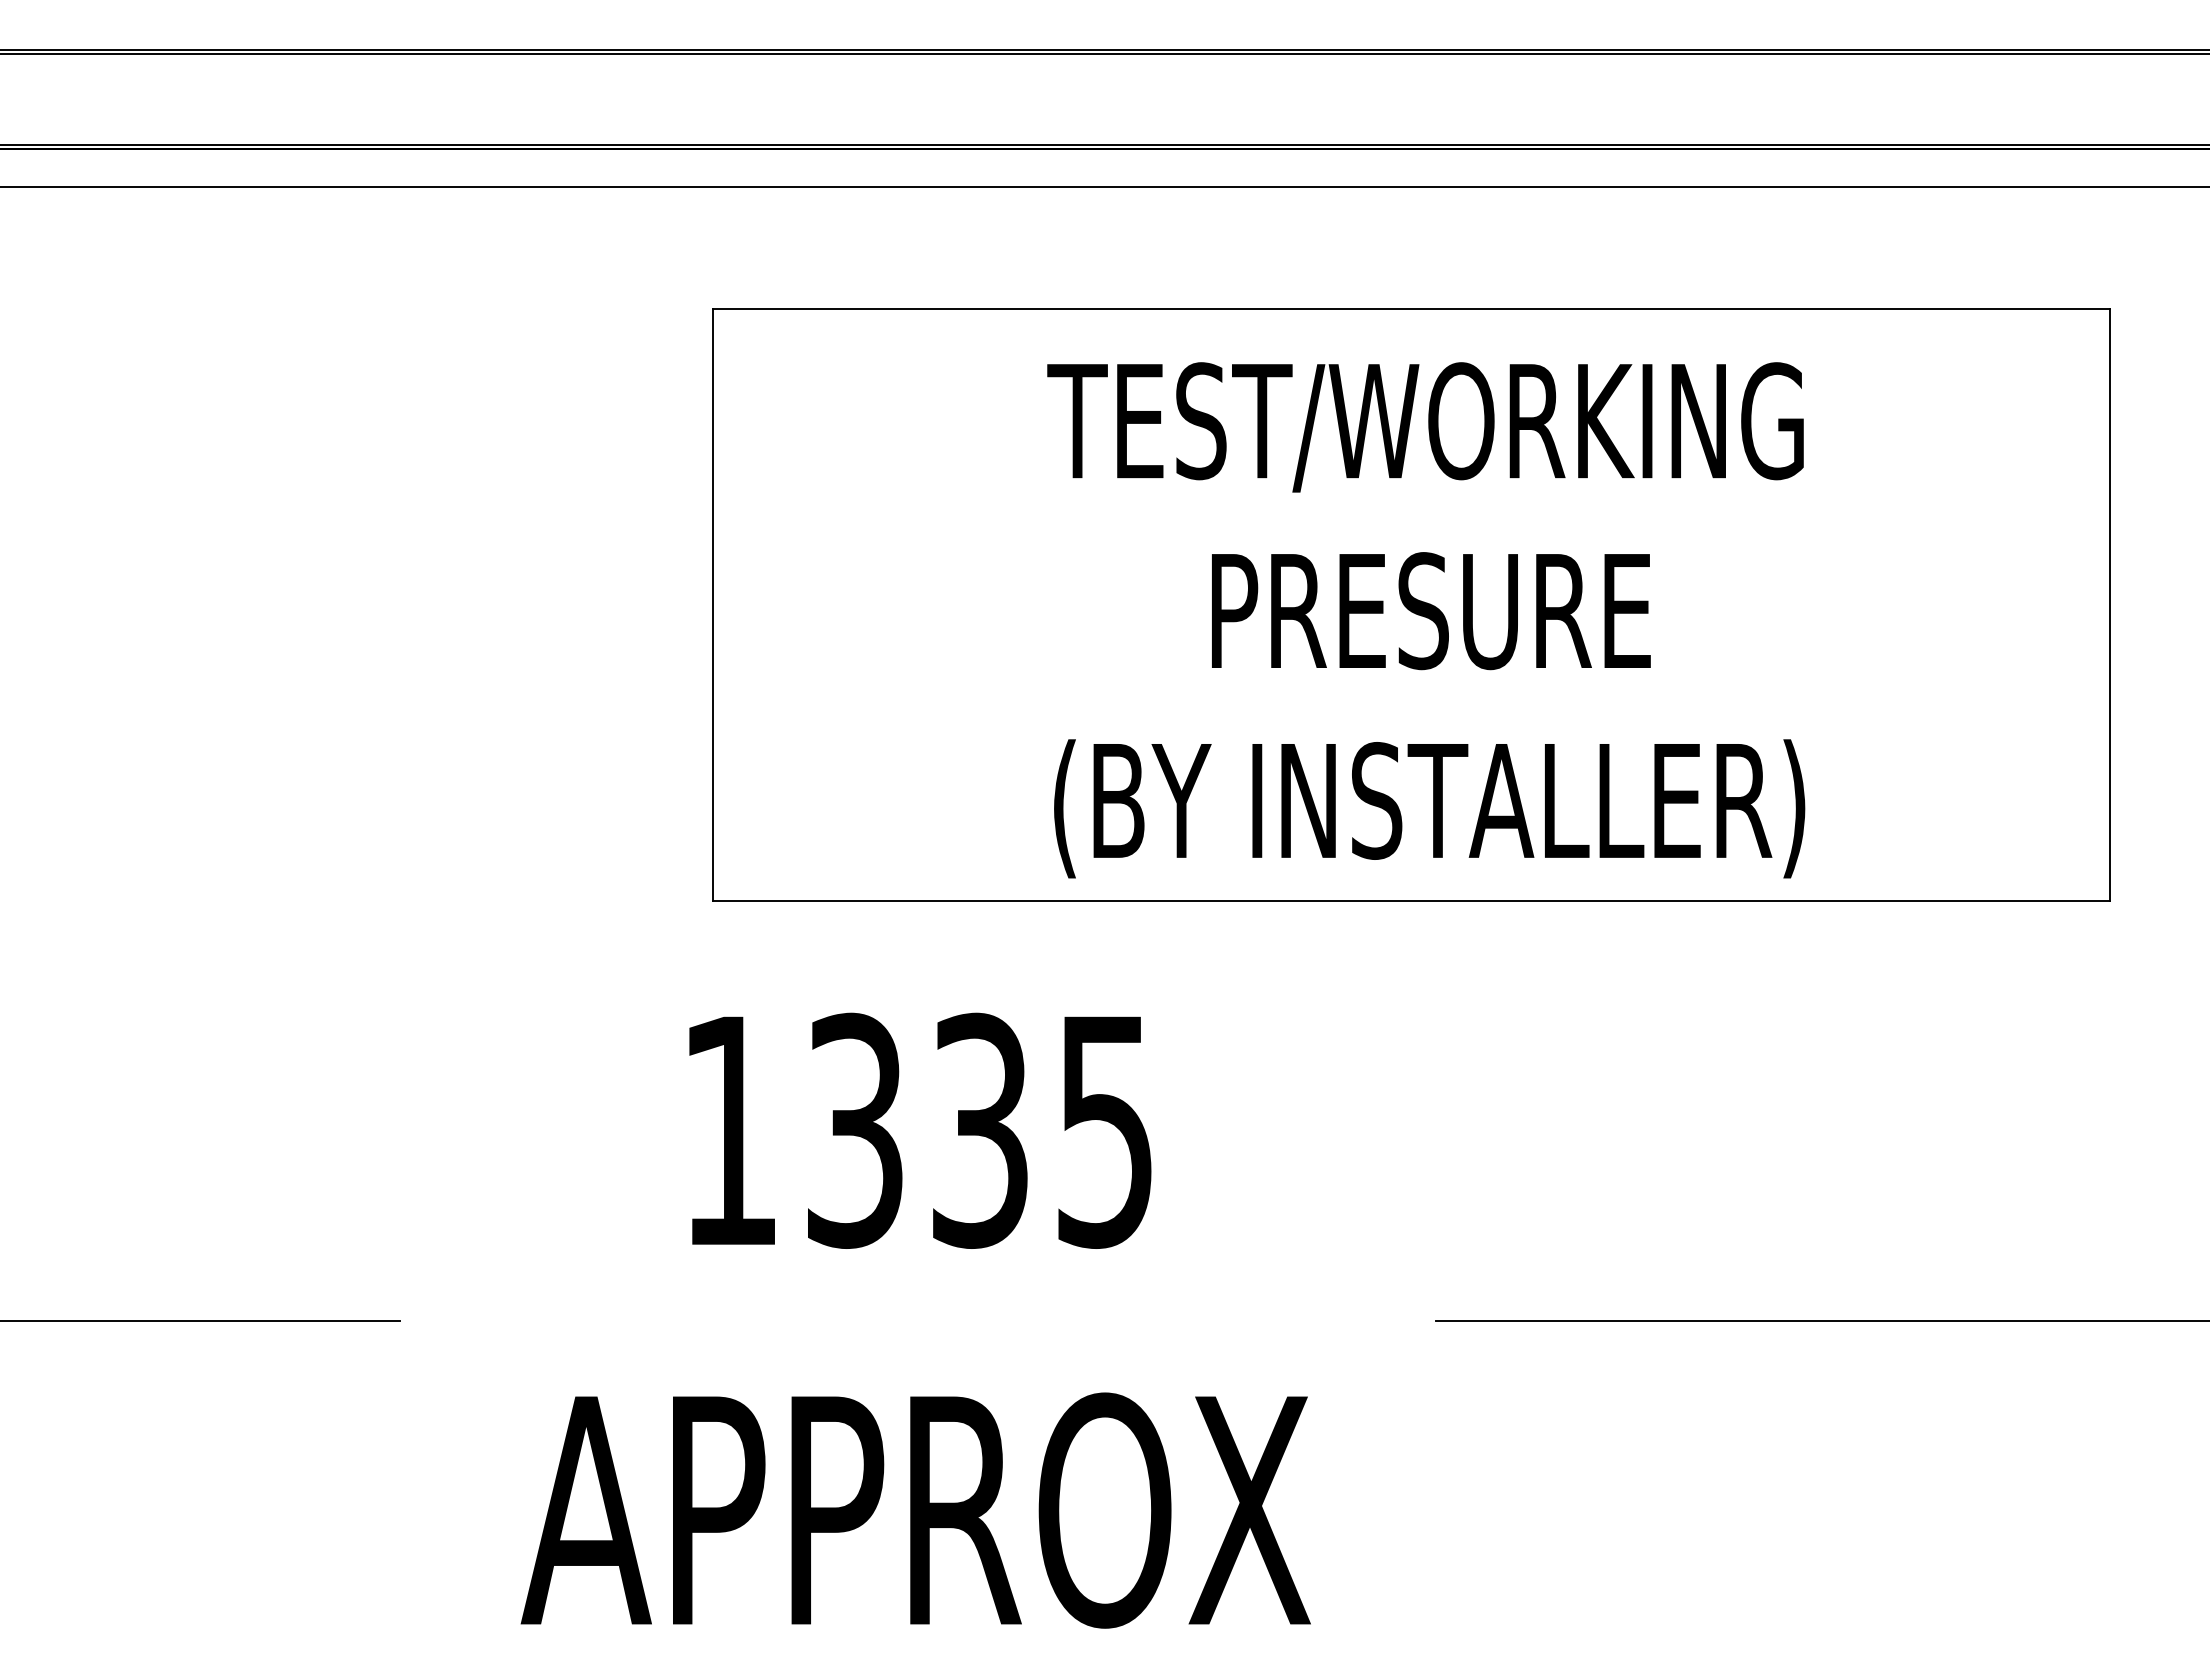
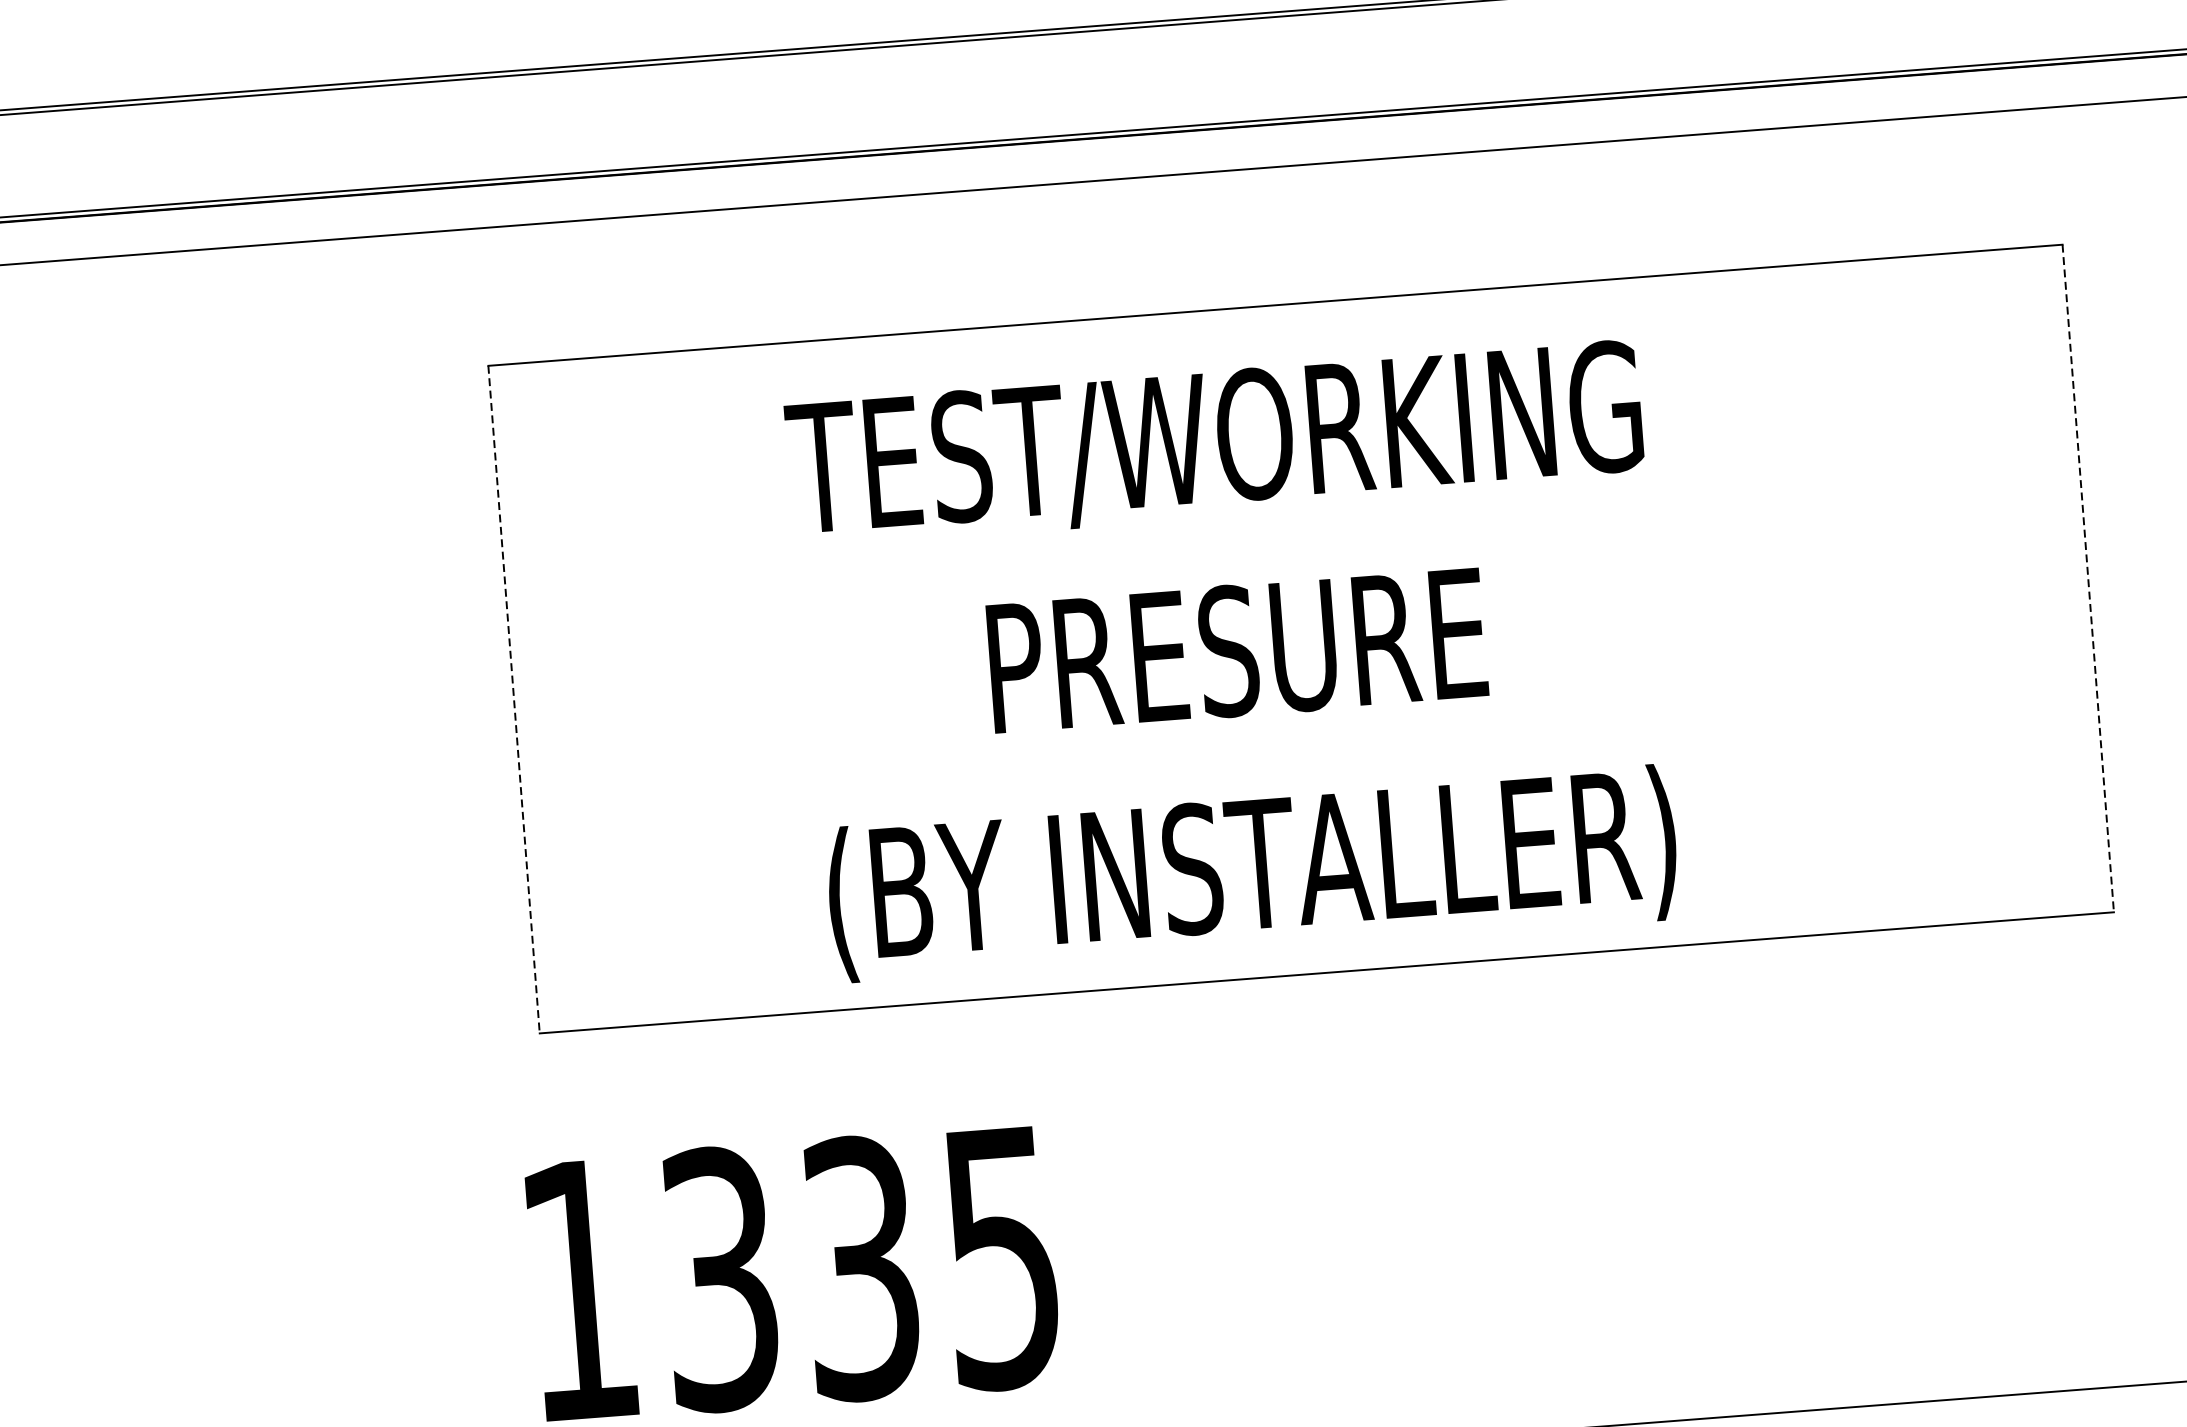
line: (712, 605) -> (514, 700), solid -> dashed
line: (2110, 605) -> (2088, 578), solid -> dashed
text: (1426, 620) -> (1232, 661), moved

